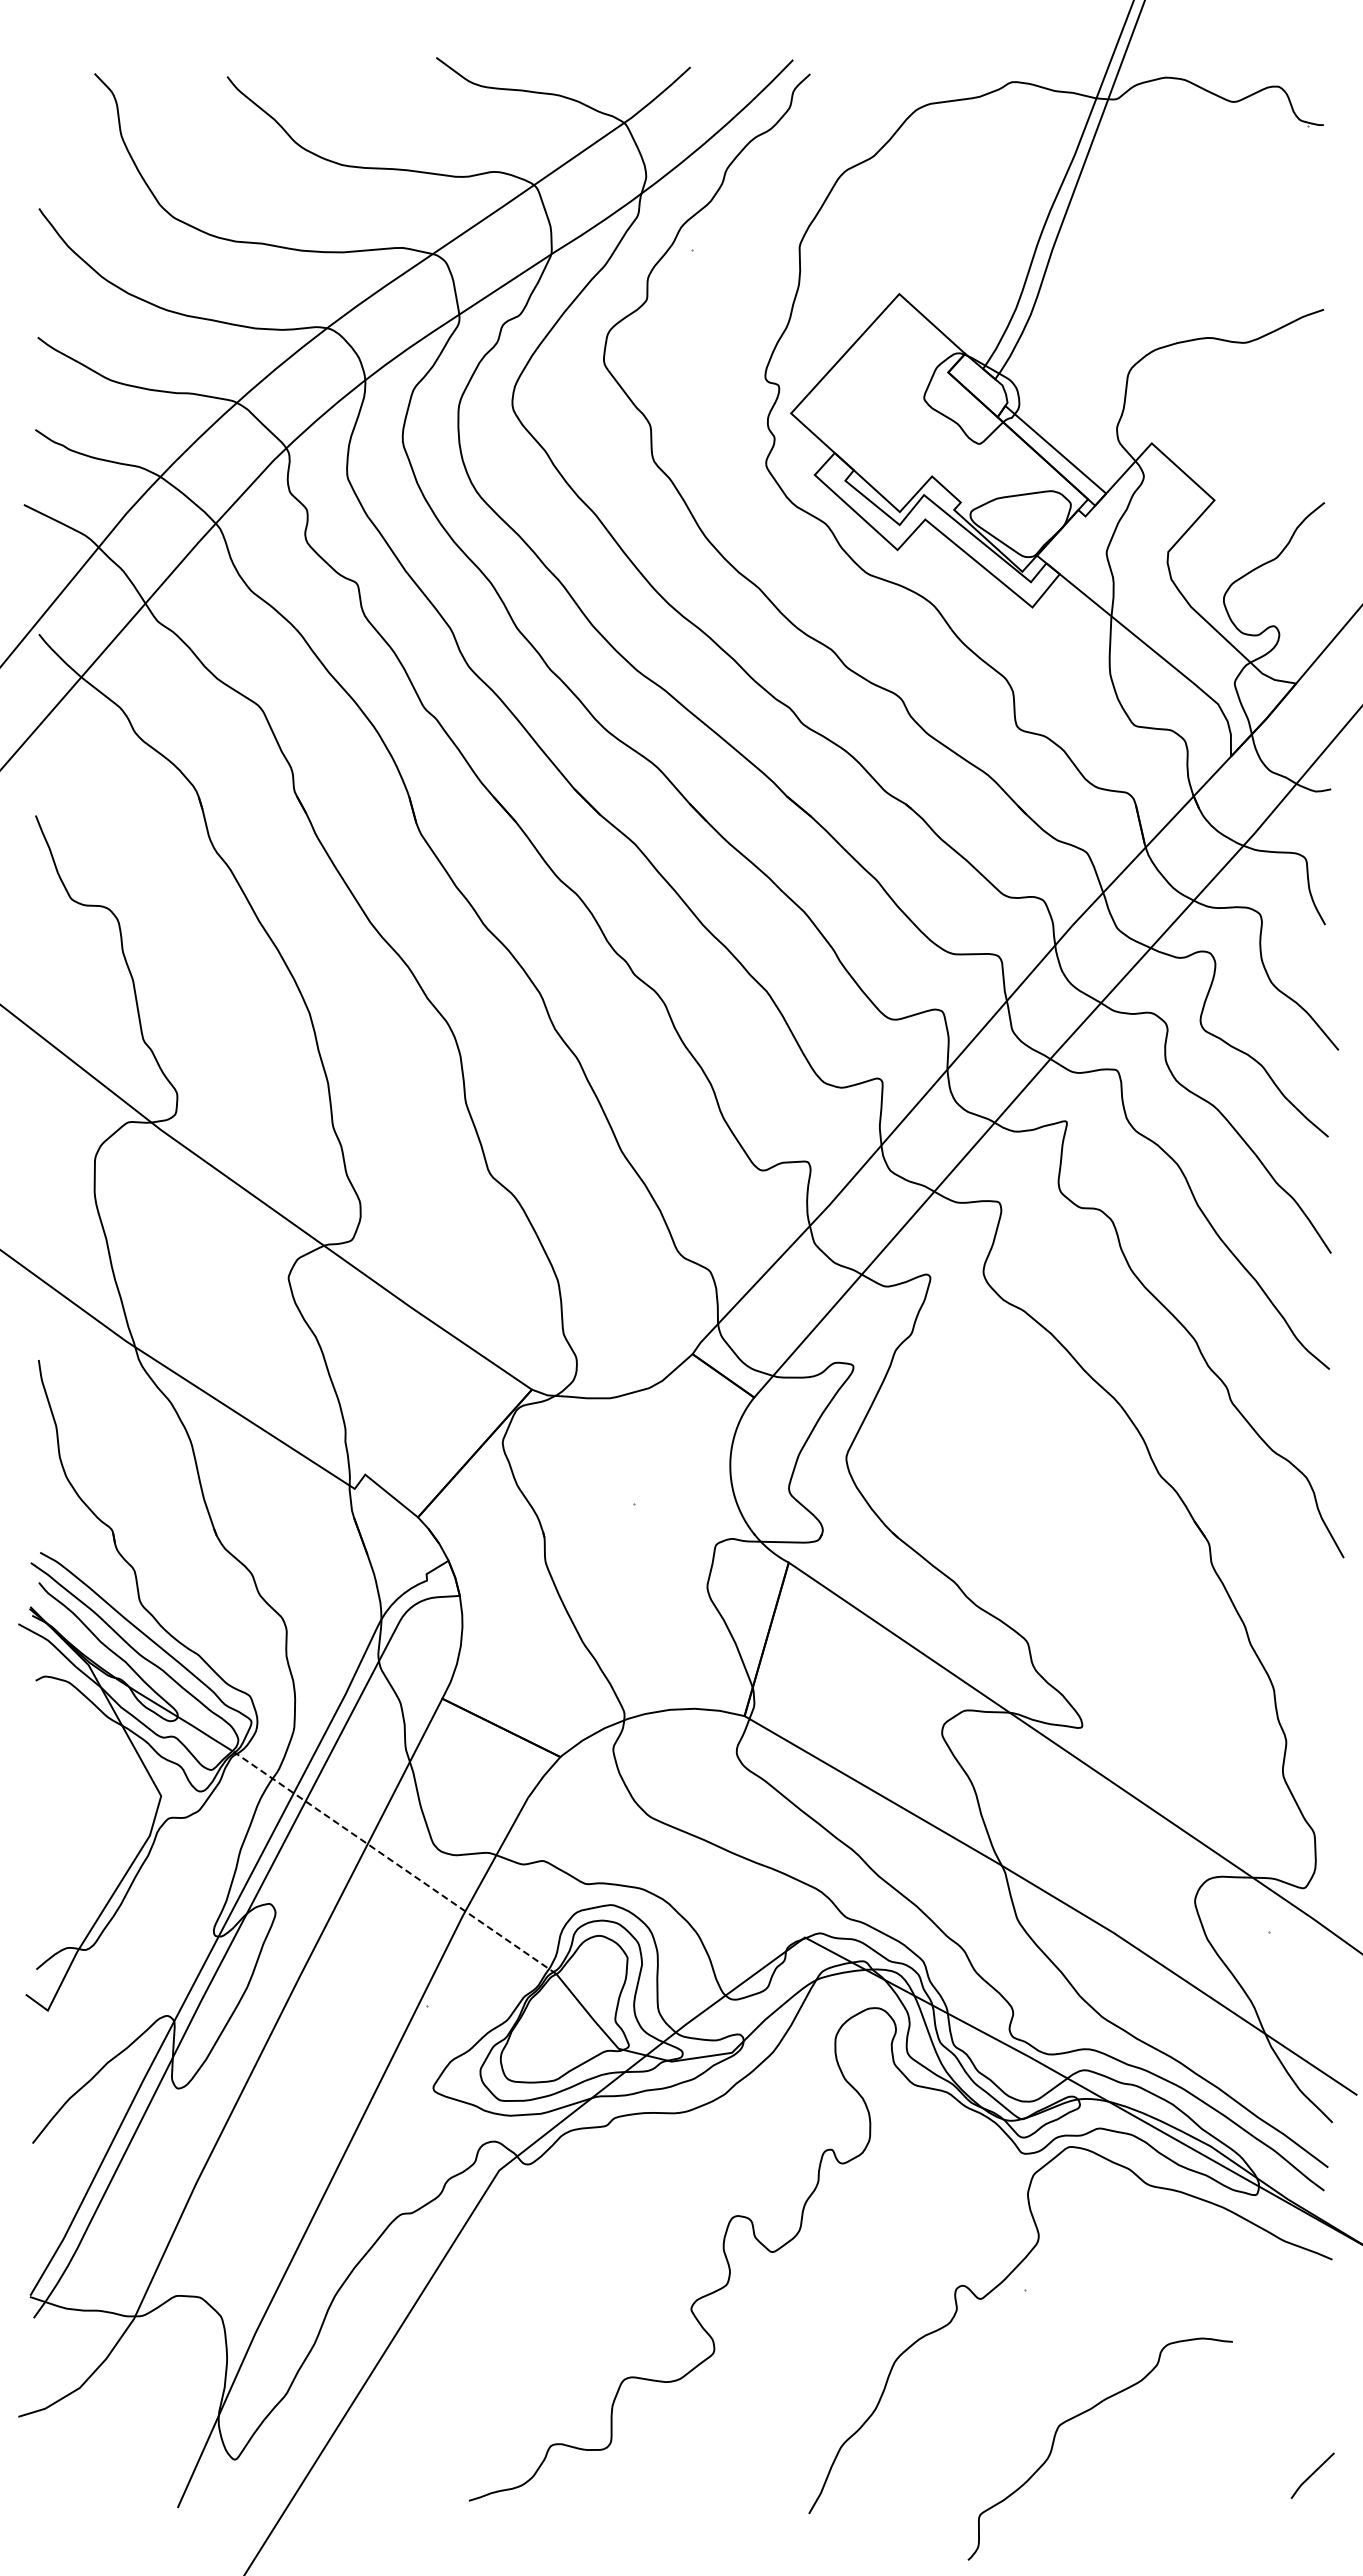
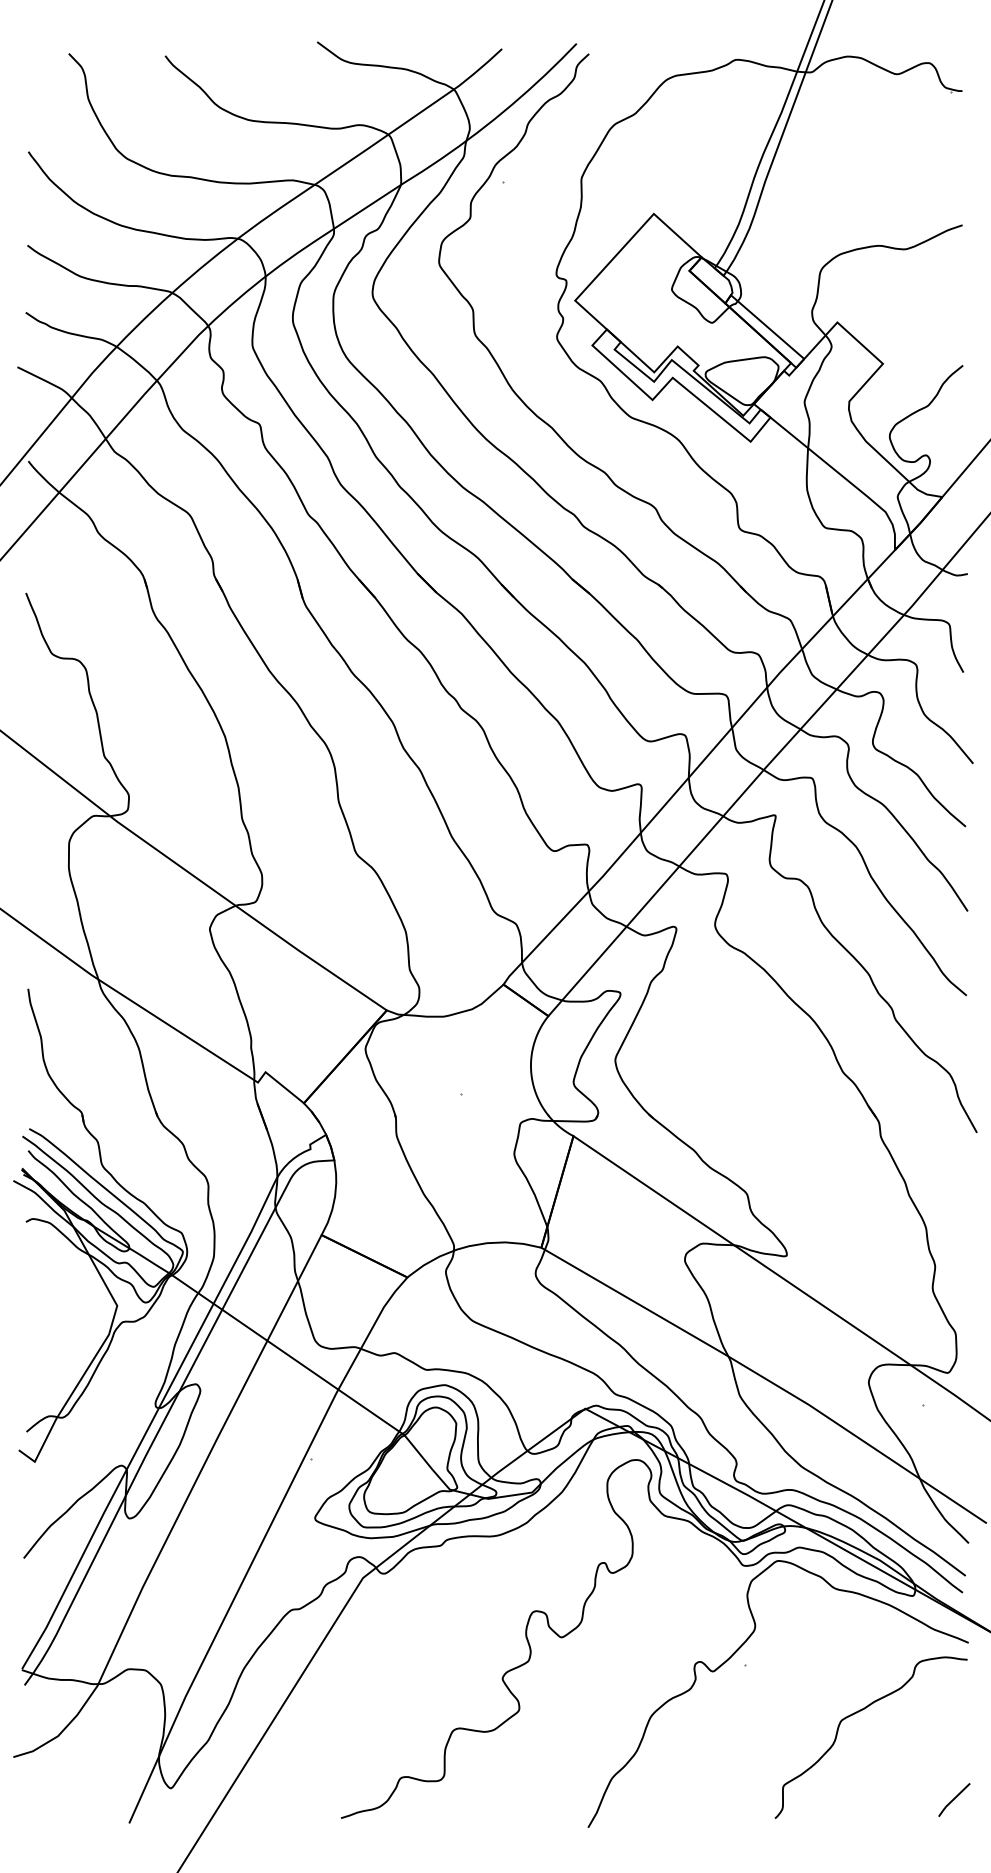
line: (394, 1862) -> (286, 1354), dashed -> solid
curve: (1082, 2414) -> (858, 1712), moved

